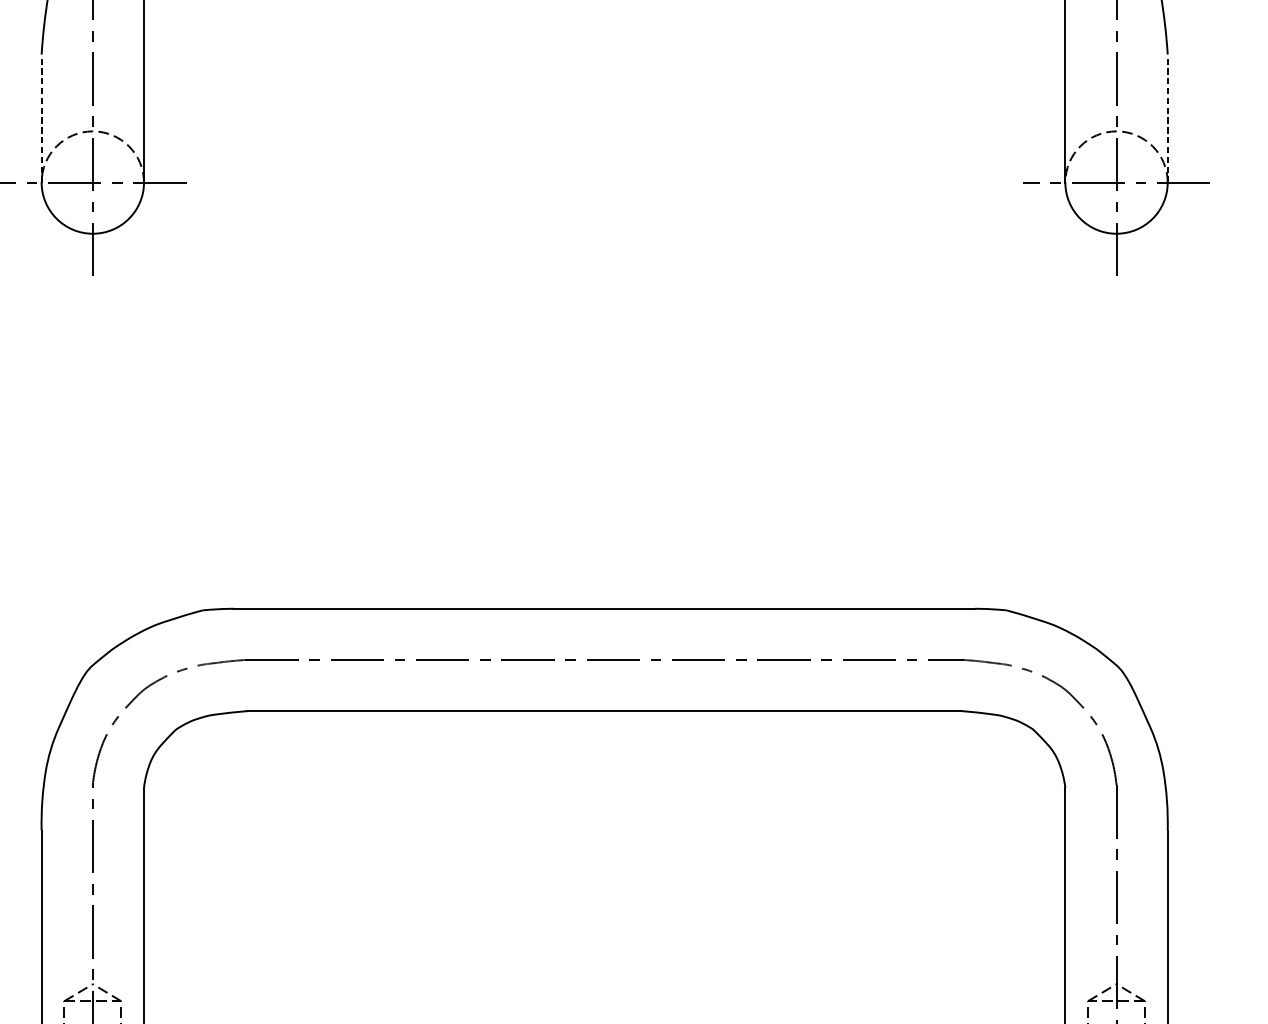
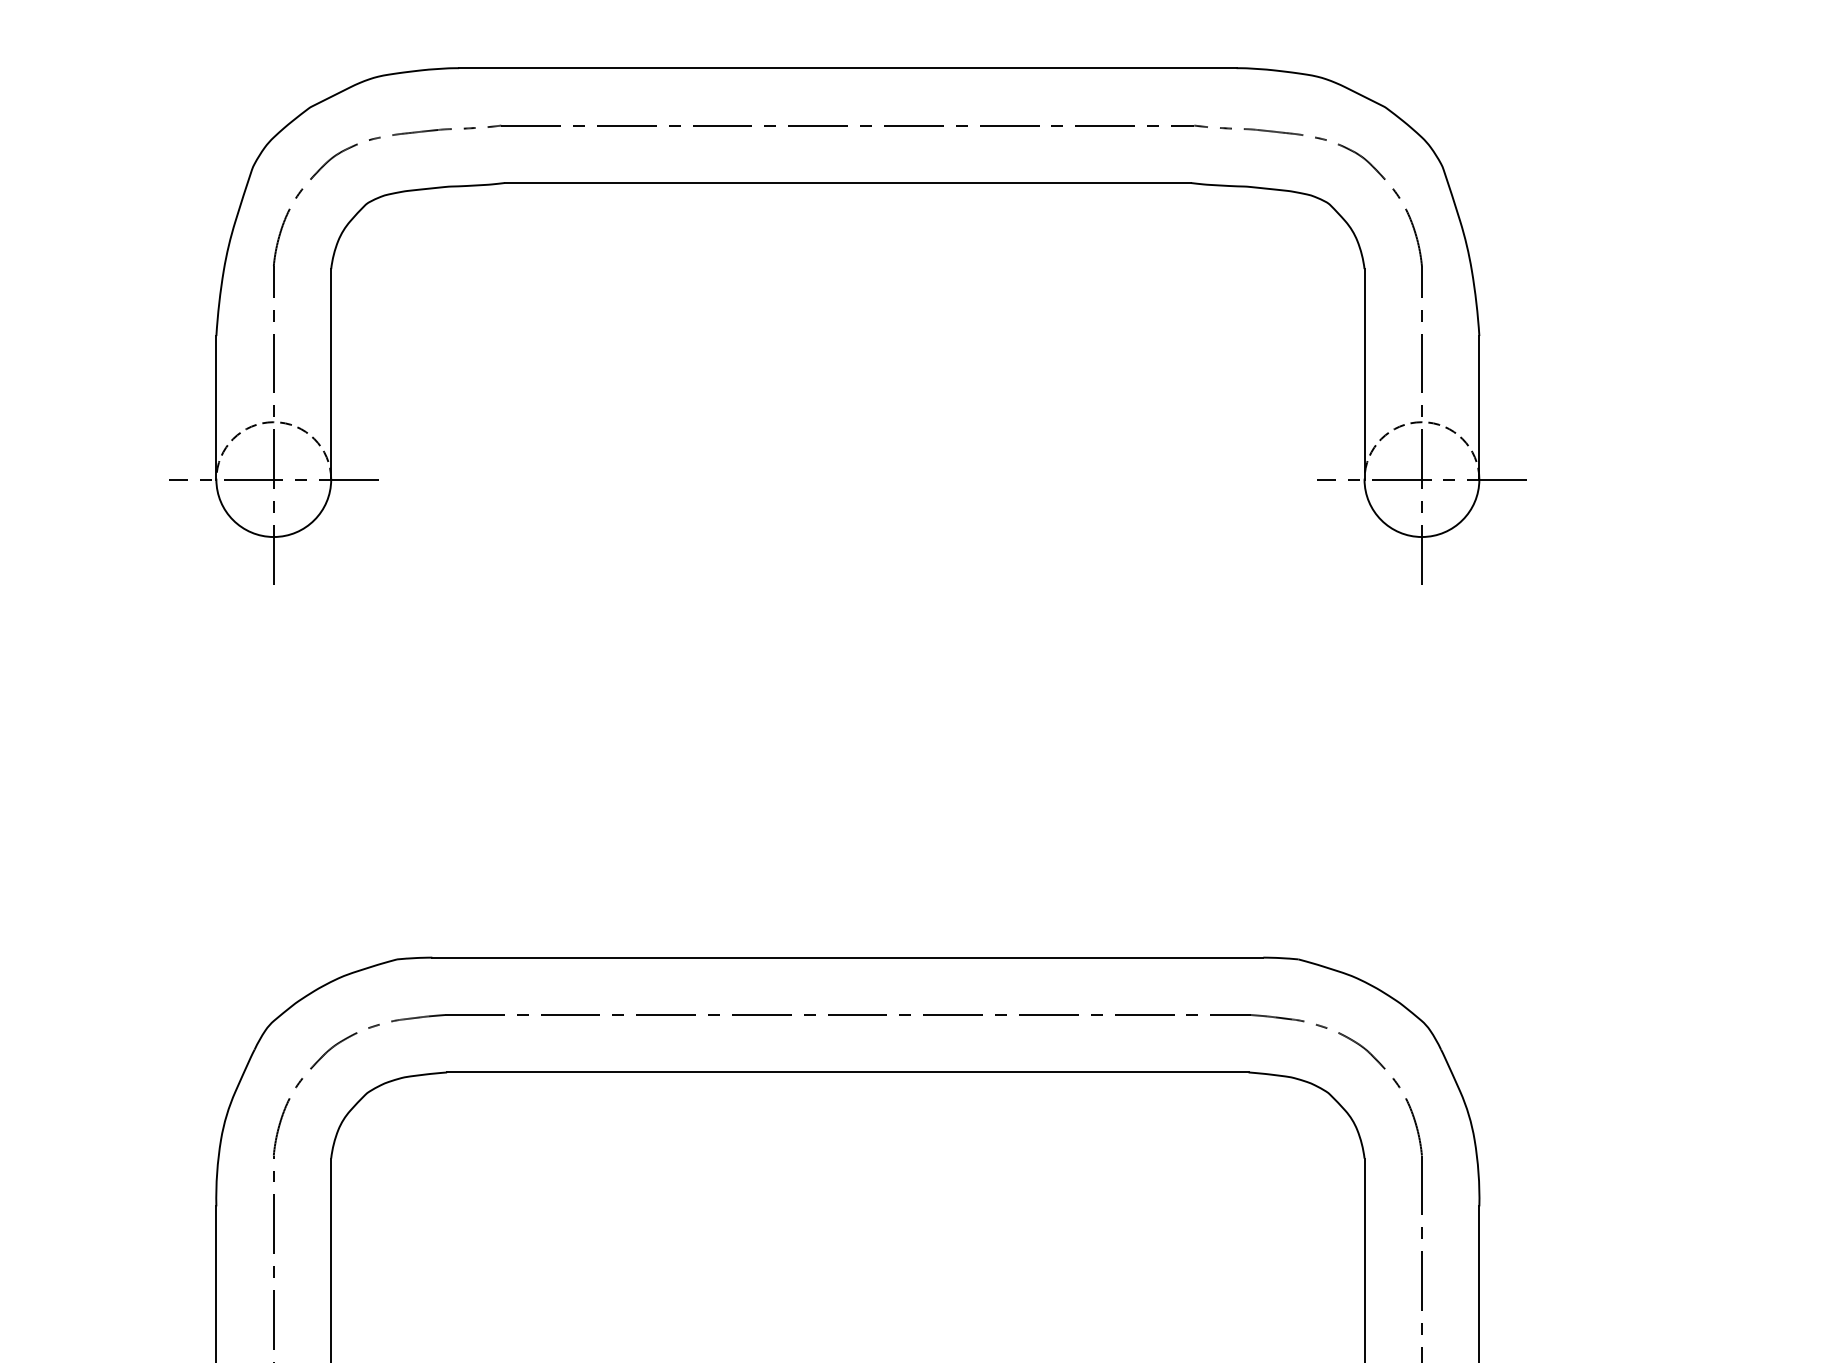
line: (41, 118) -> (216, 407), dashed -> solid
line: (1167, 118) -> (1479, 407), dashed -> solid

